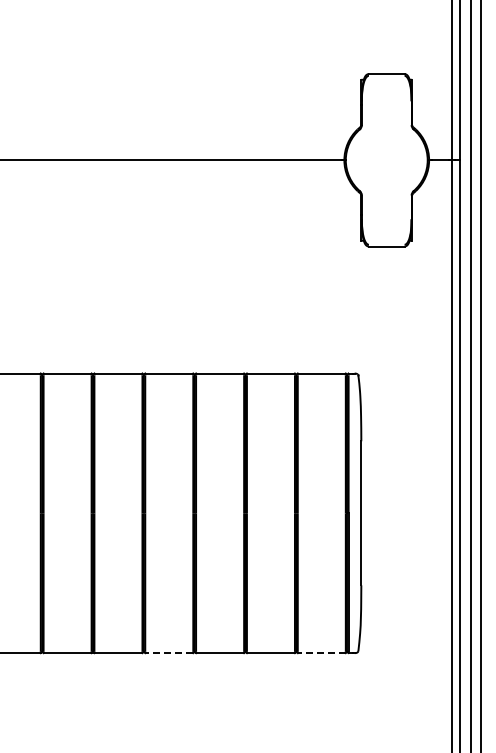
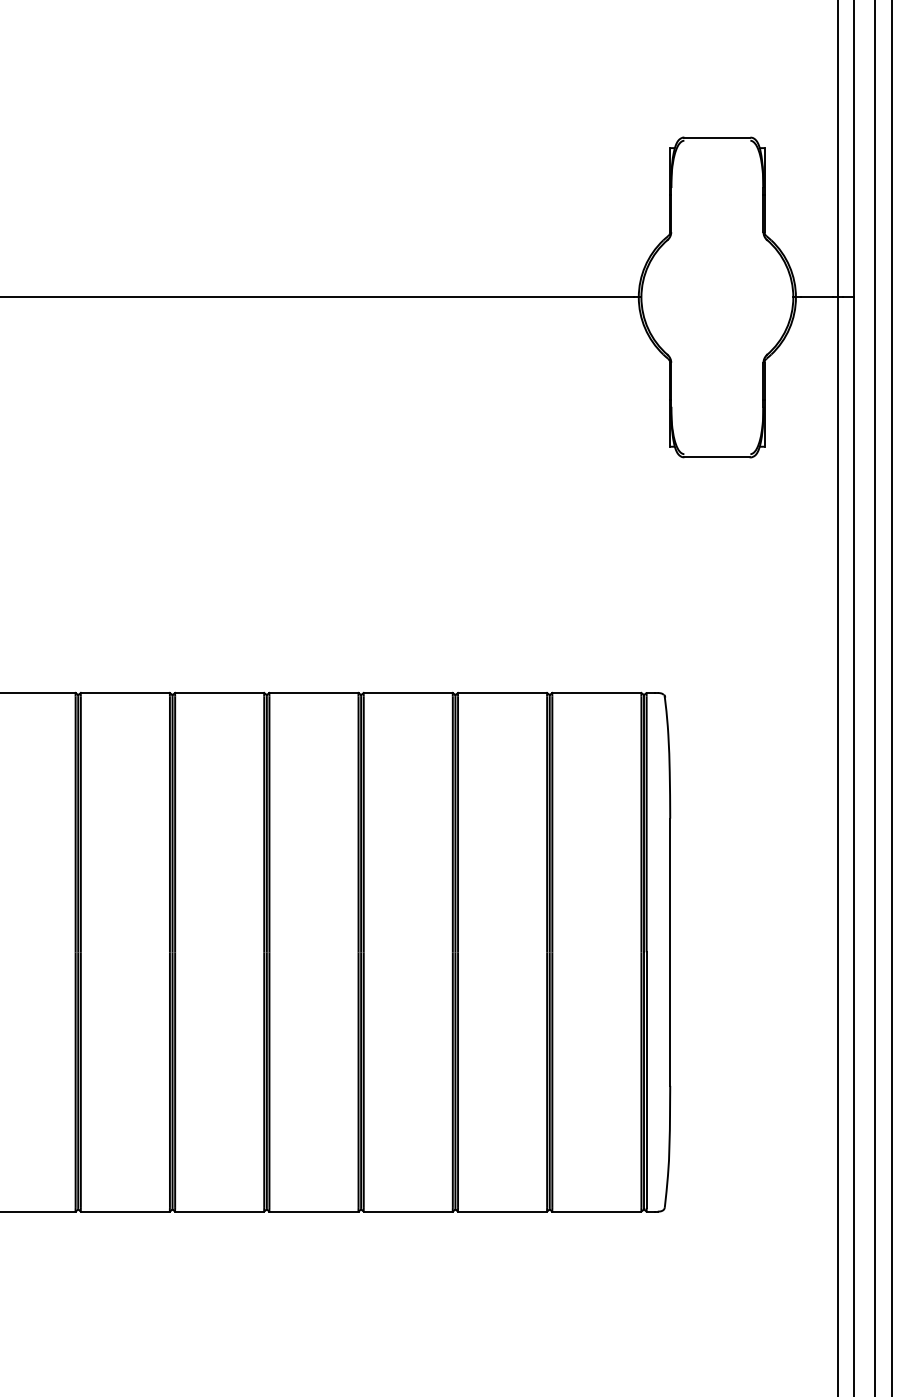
line: (168, 653) -> (312, 1212), dashed -> solid
line: (321, 653) -> (596, 1212), dashed -> solid

